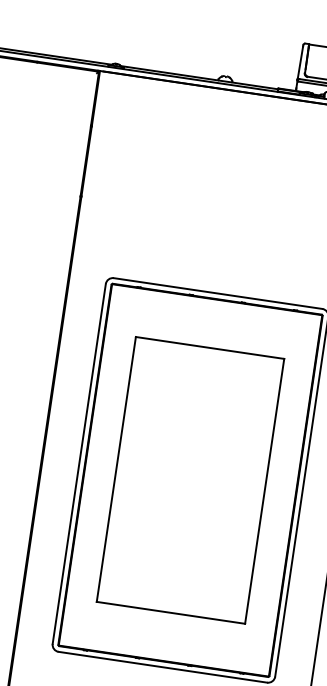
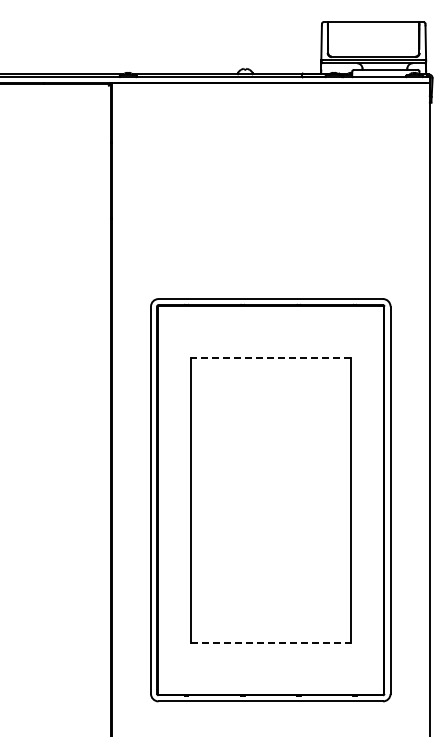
line: (209, 347) -> (270, 357), solid -> dashed
line: (170, 612) -> (270, 642), solid -> dashed

